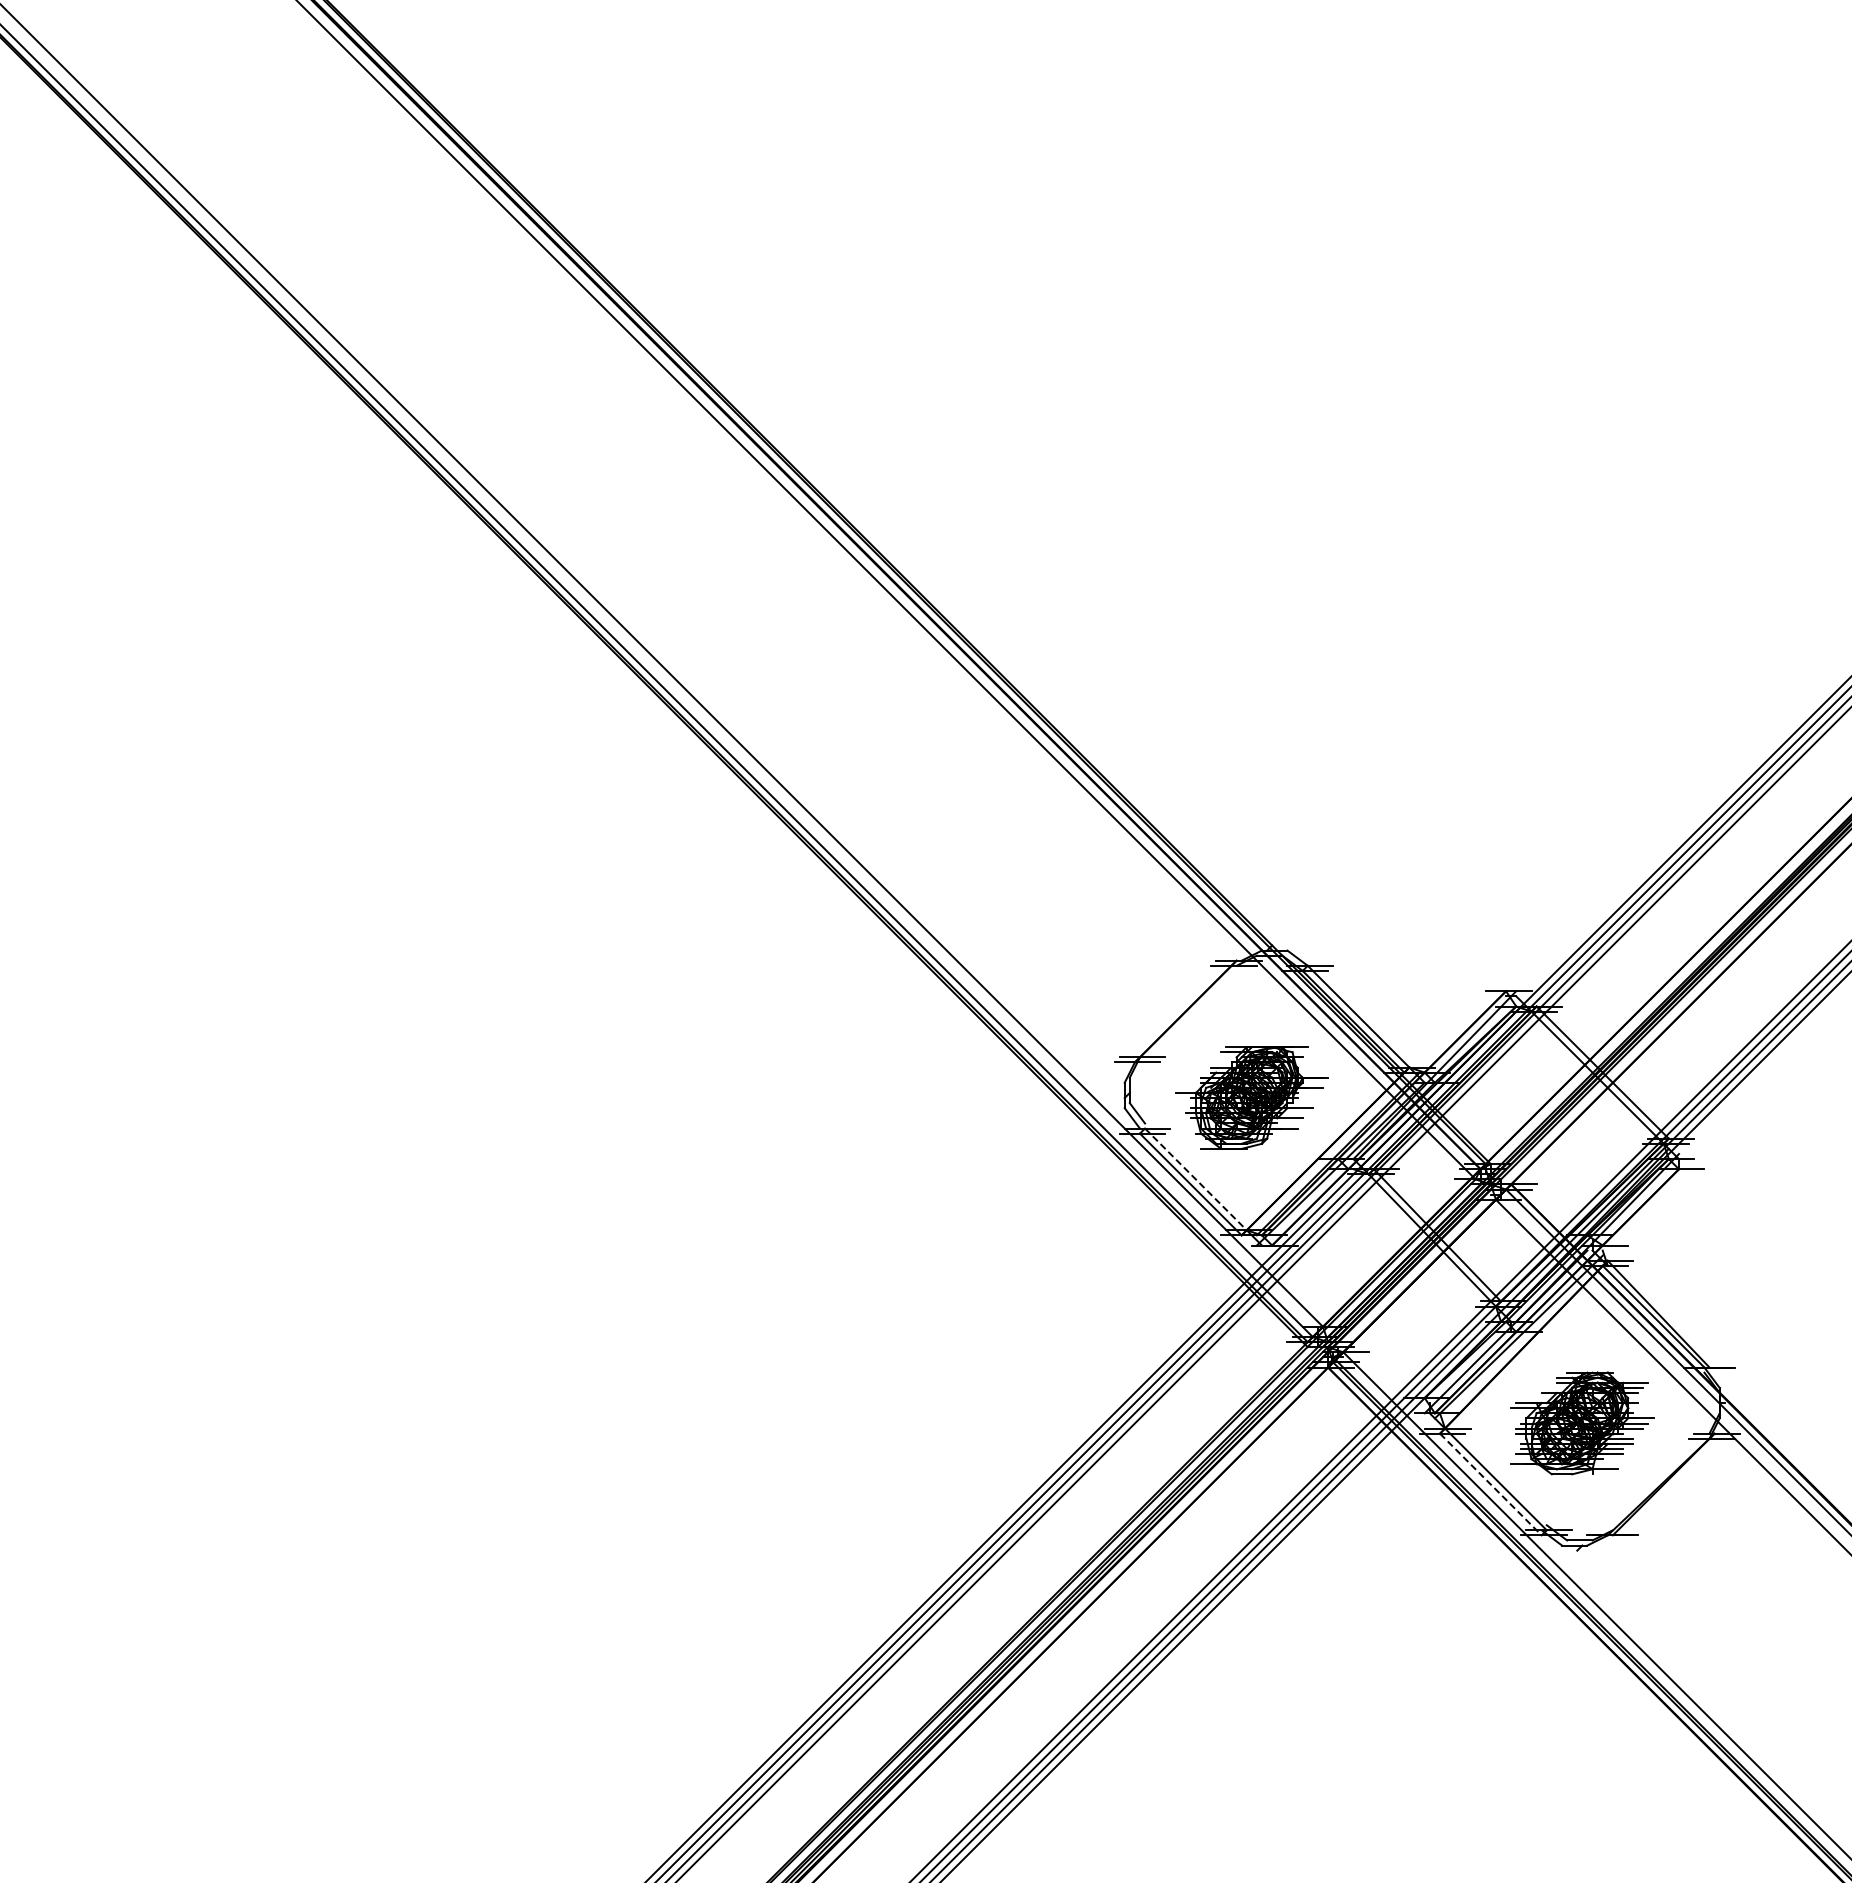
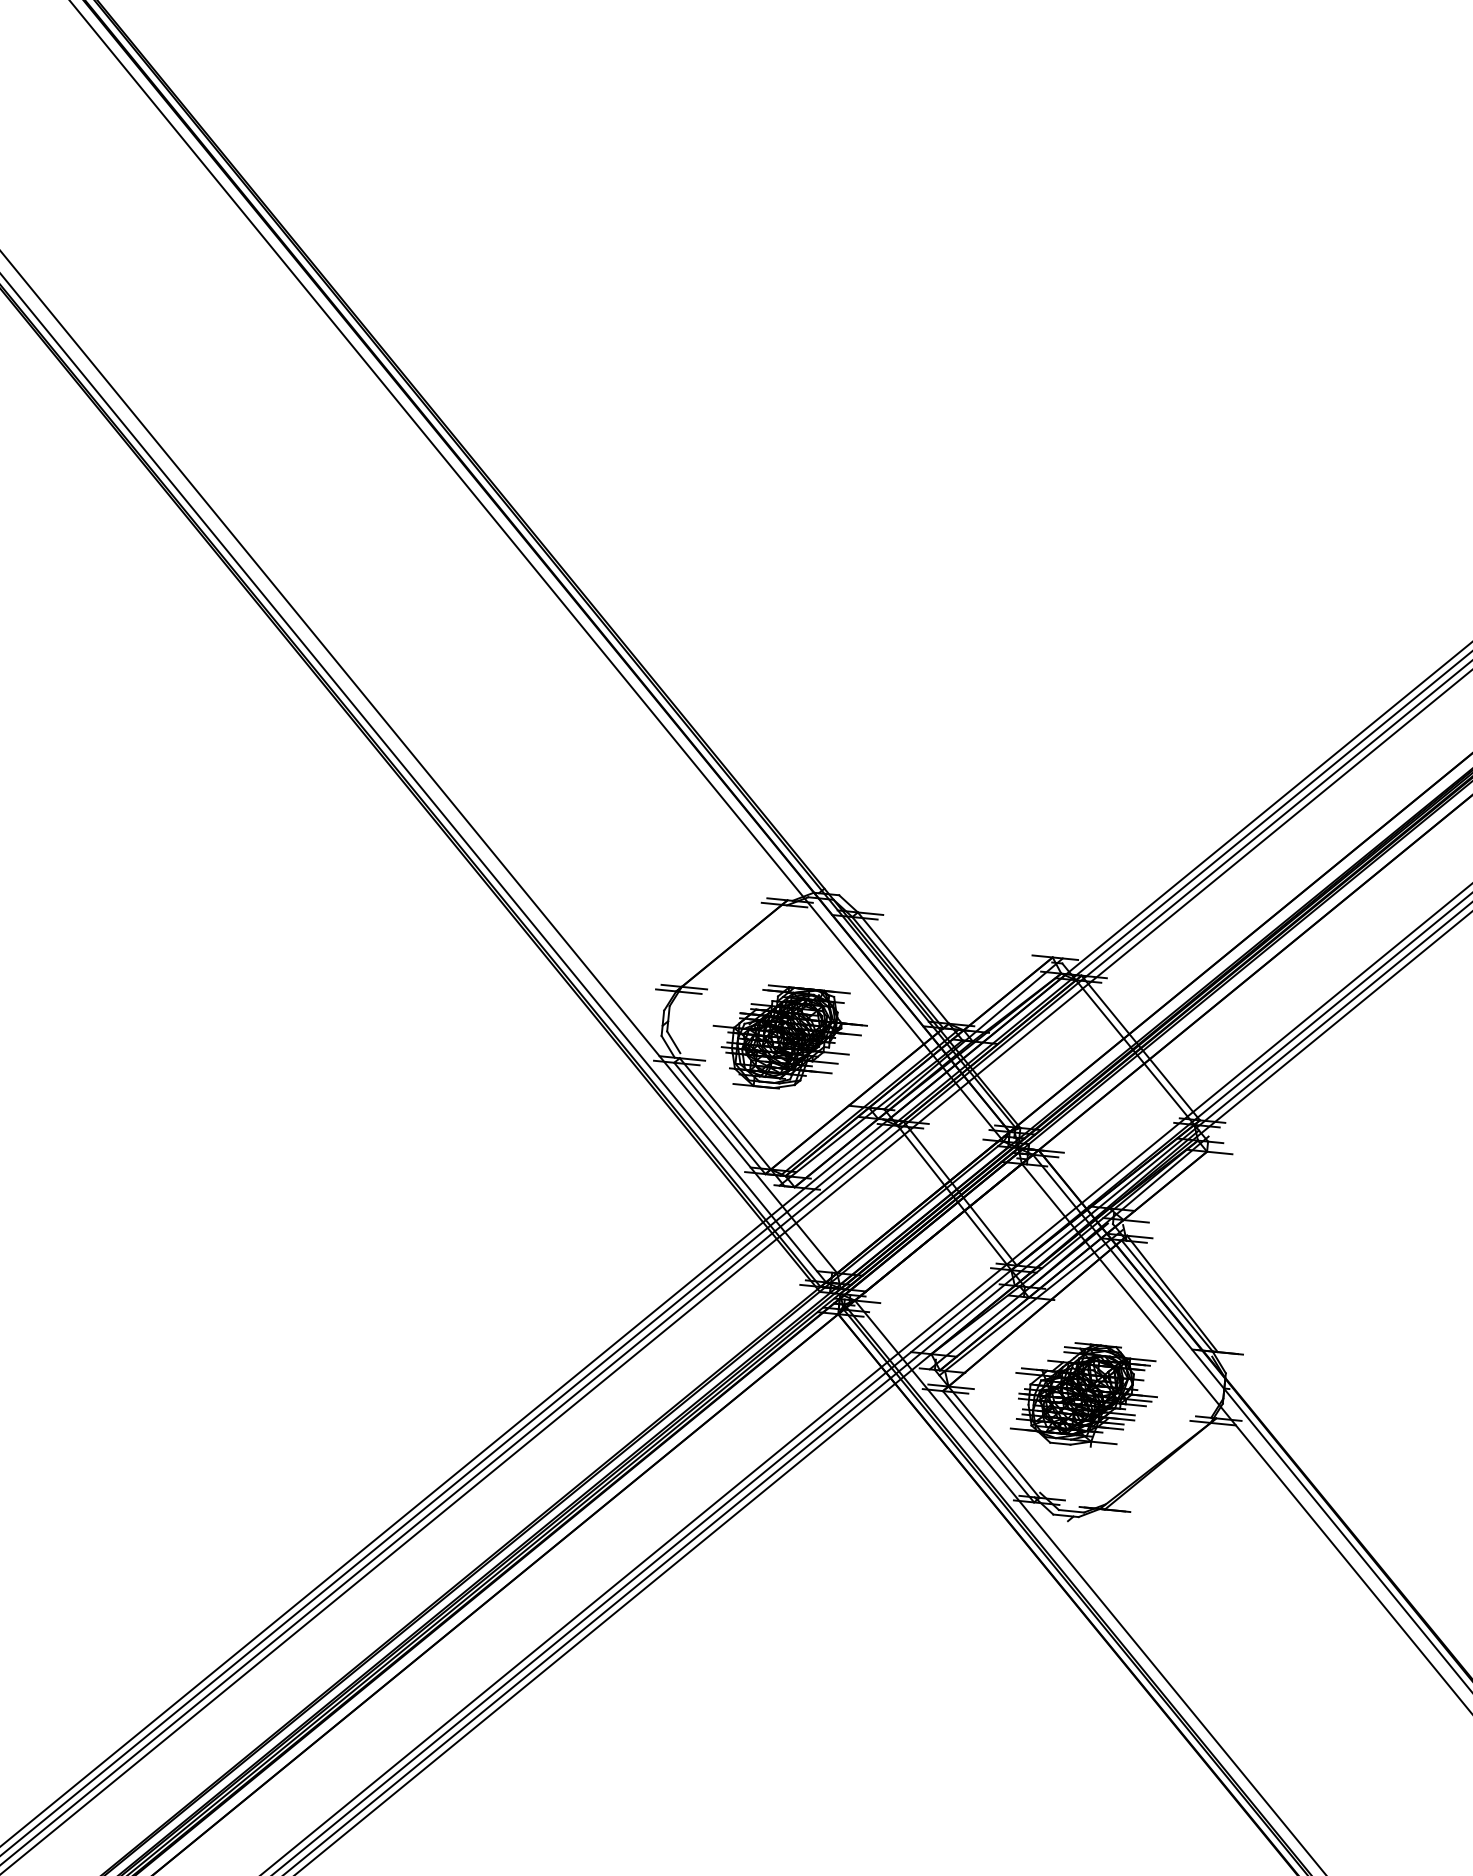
line: (1195, 1179) -> (724, 1113), dashed -> solid
line: (1490, 1484) -> (988, 1446), dashed -> solid

